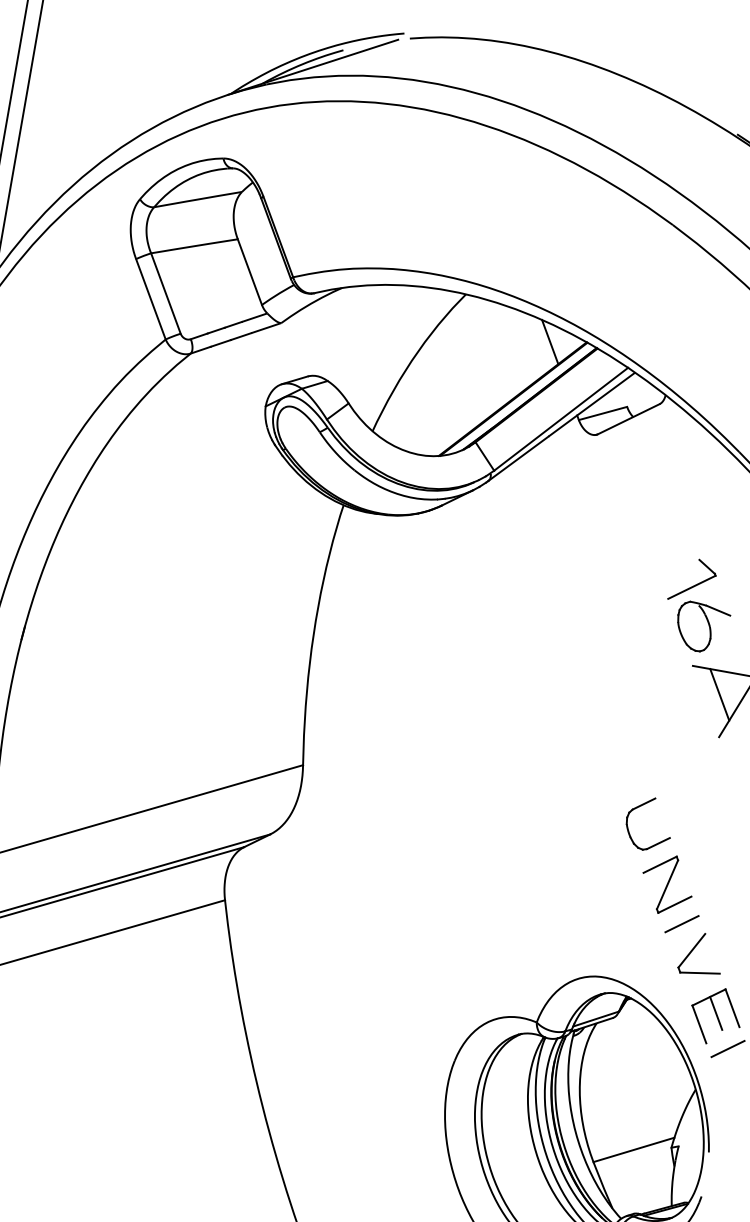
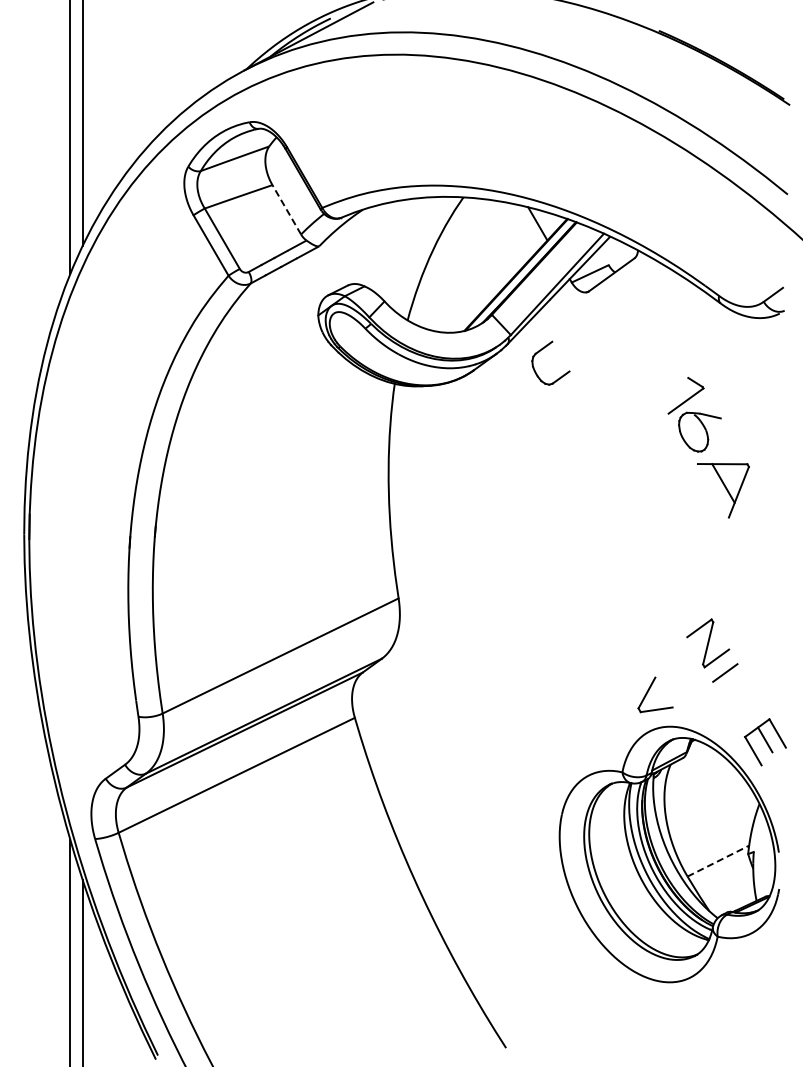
line: (249, 271) -> (286, 209), solid -> dashed
part: (641, 806) -> (542, 350), moved
part: (695, 948) -> (649, 690), moved
line: (727, 1048) -> (779, 766), removed
line: (634, 1149) -> (718, 860), solid -> dashed

